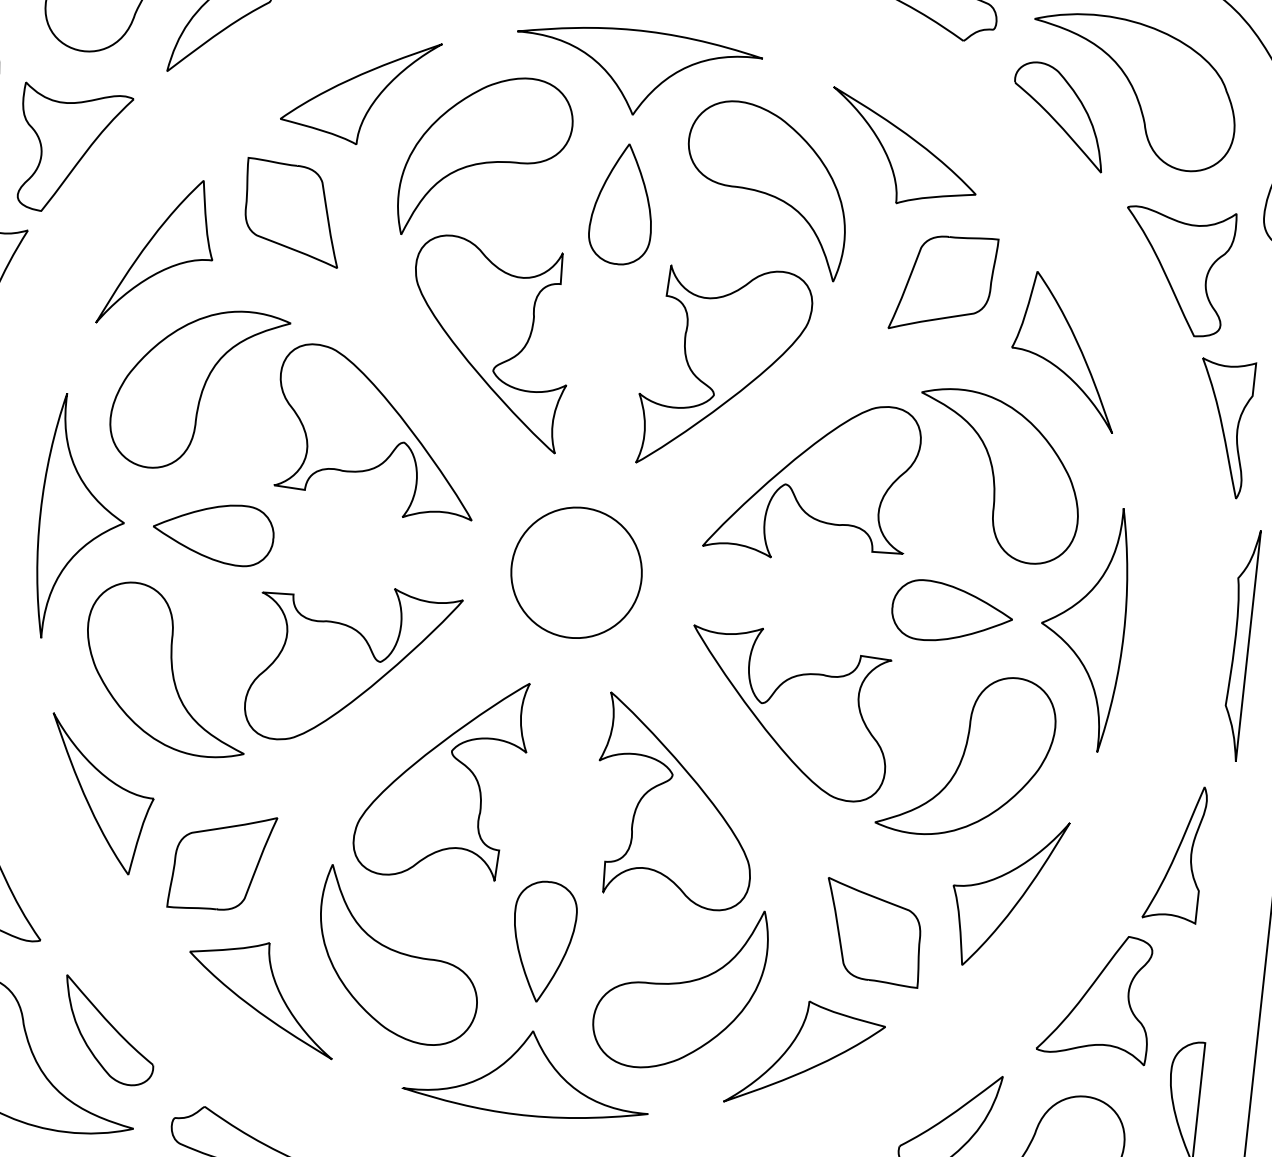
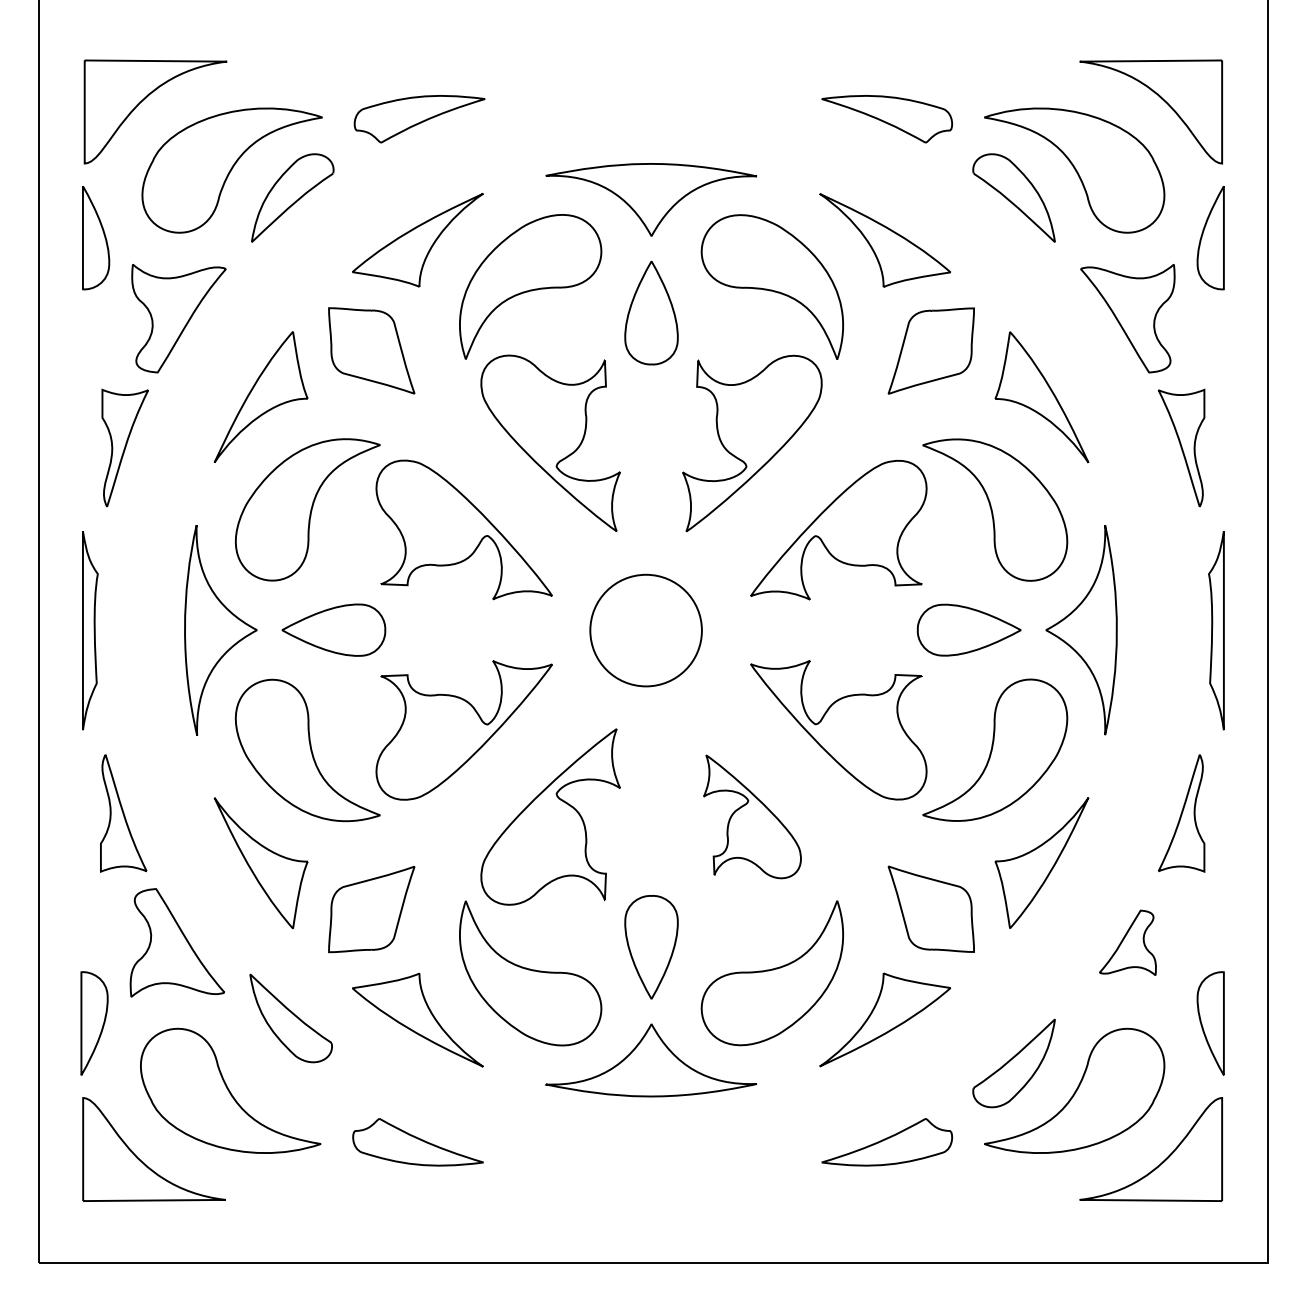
part: (676, 802) -> (752, 816), size x0.7
part: (1096, 996) -> (1127, 942), size x0.6
part: (108, 1031) -> (290, 1018), moved

